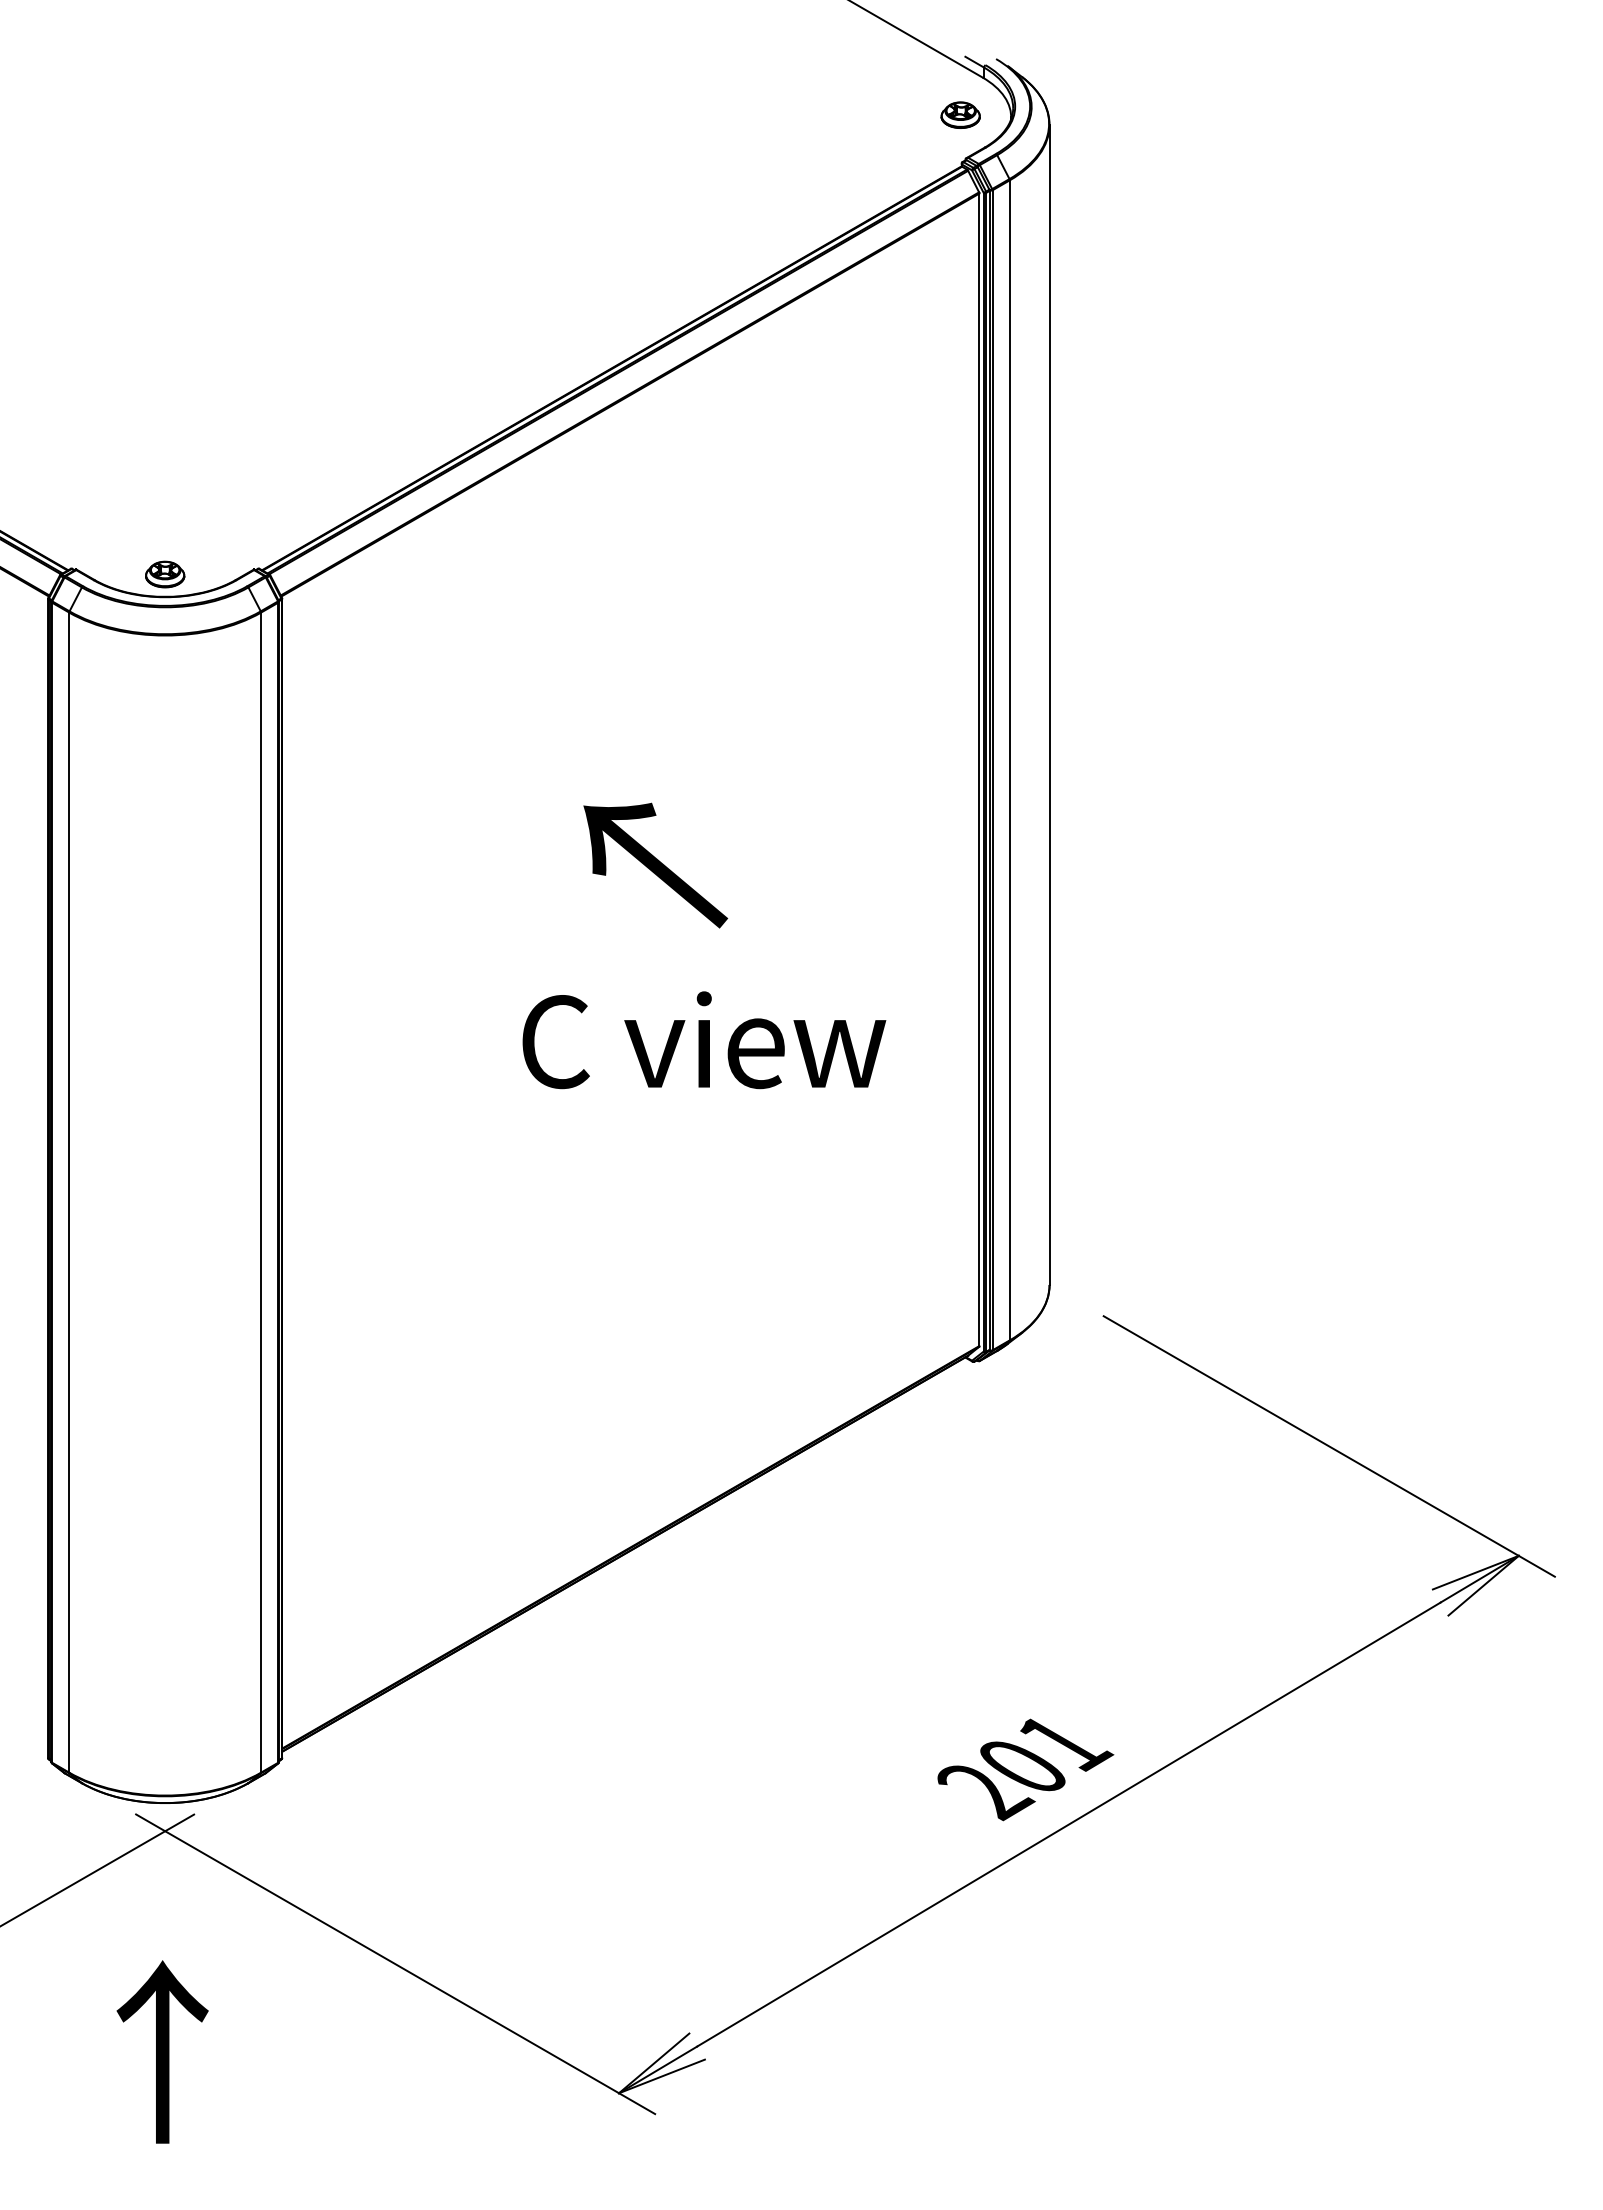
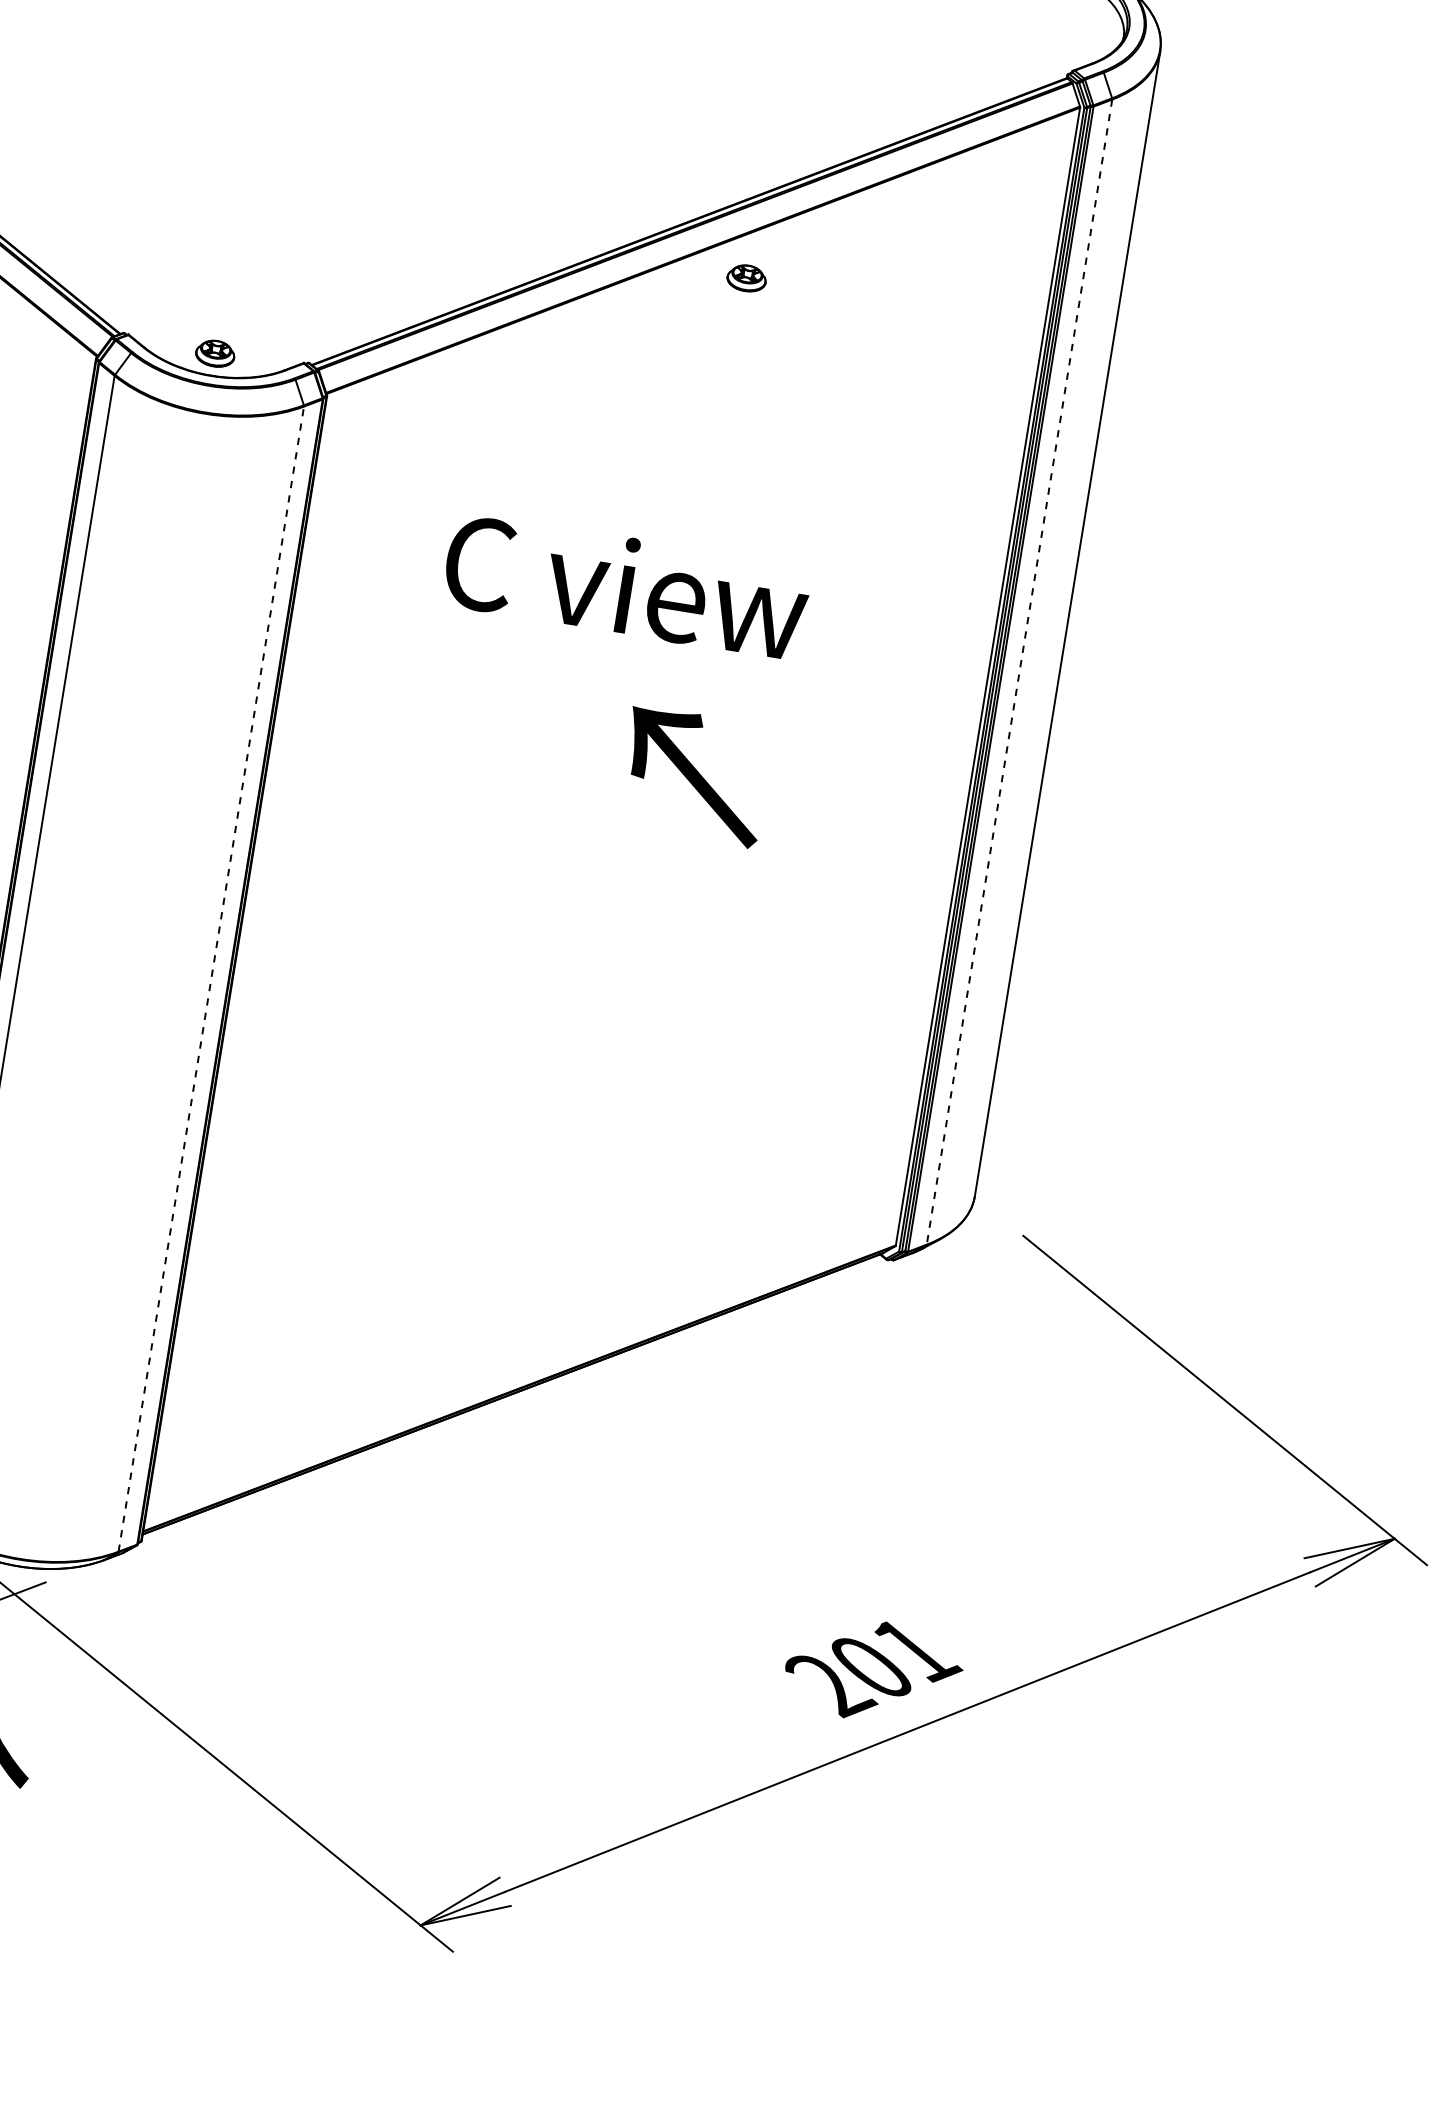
part: (960, 114) -> (746, 277), moved
line: (1009, 760) -> (1019, 672), solid -> dashed
text: (655, 865) -> (694, 776), moved
text: (704, 1040) -> (626, 586), moved
line: (261, 1192) -> (211, 979), solid -> dashed

